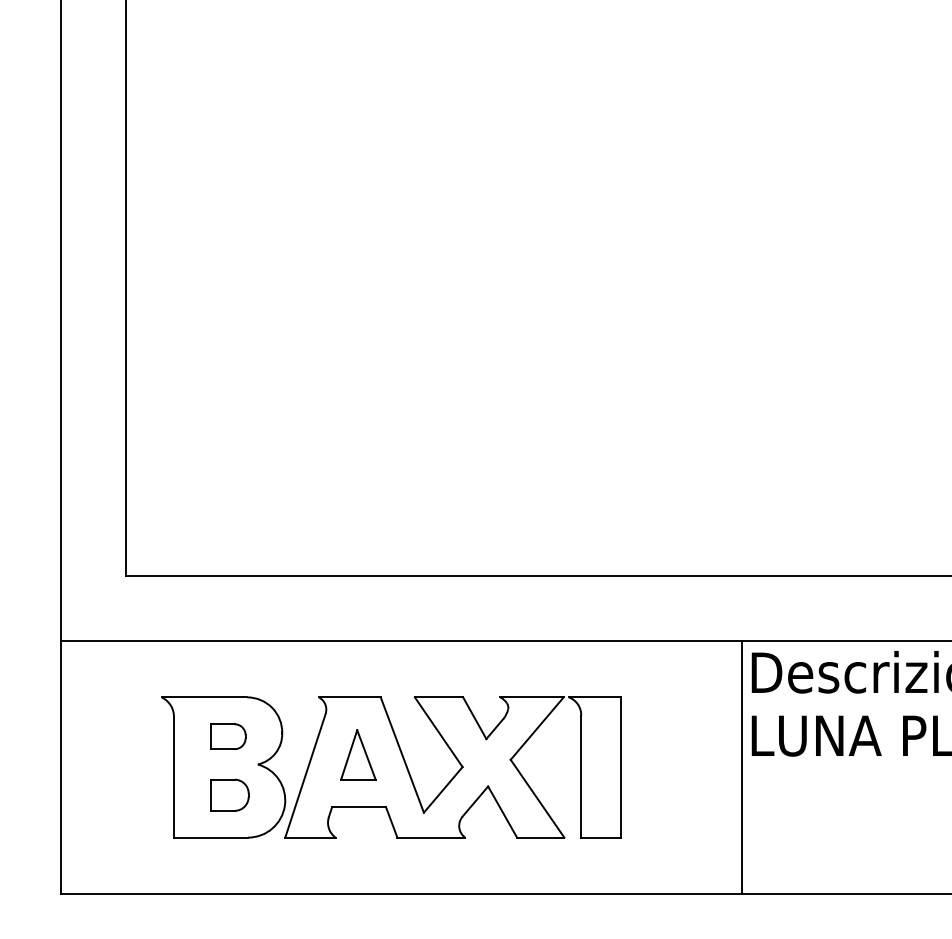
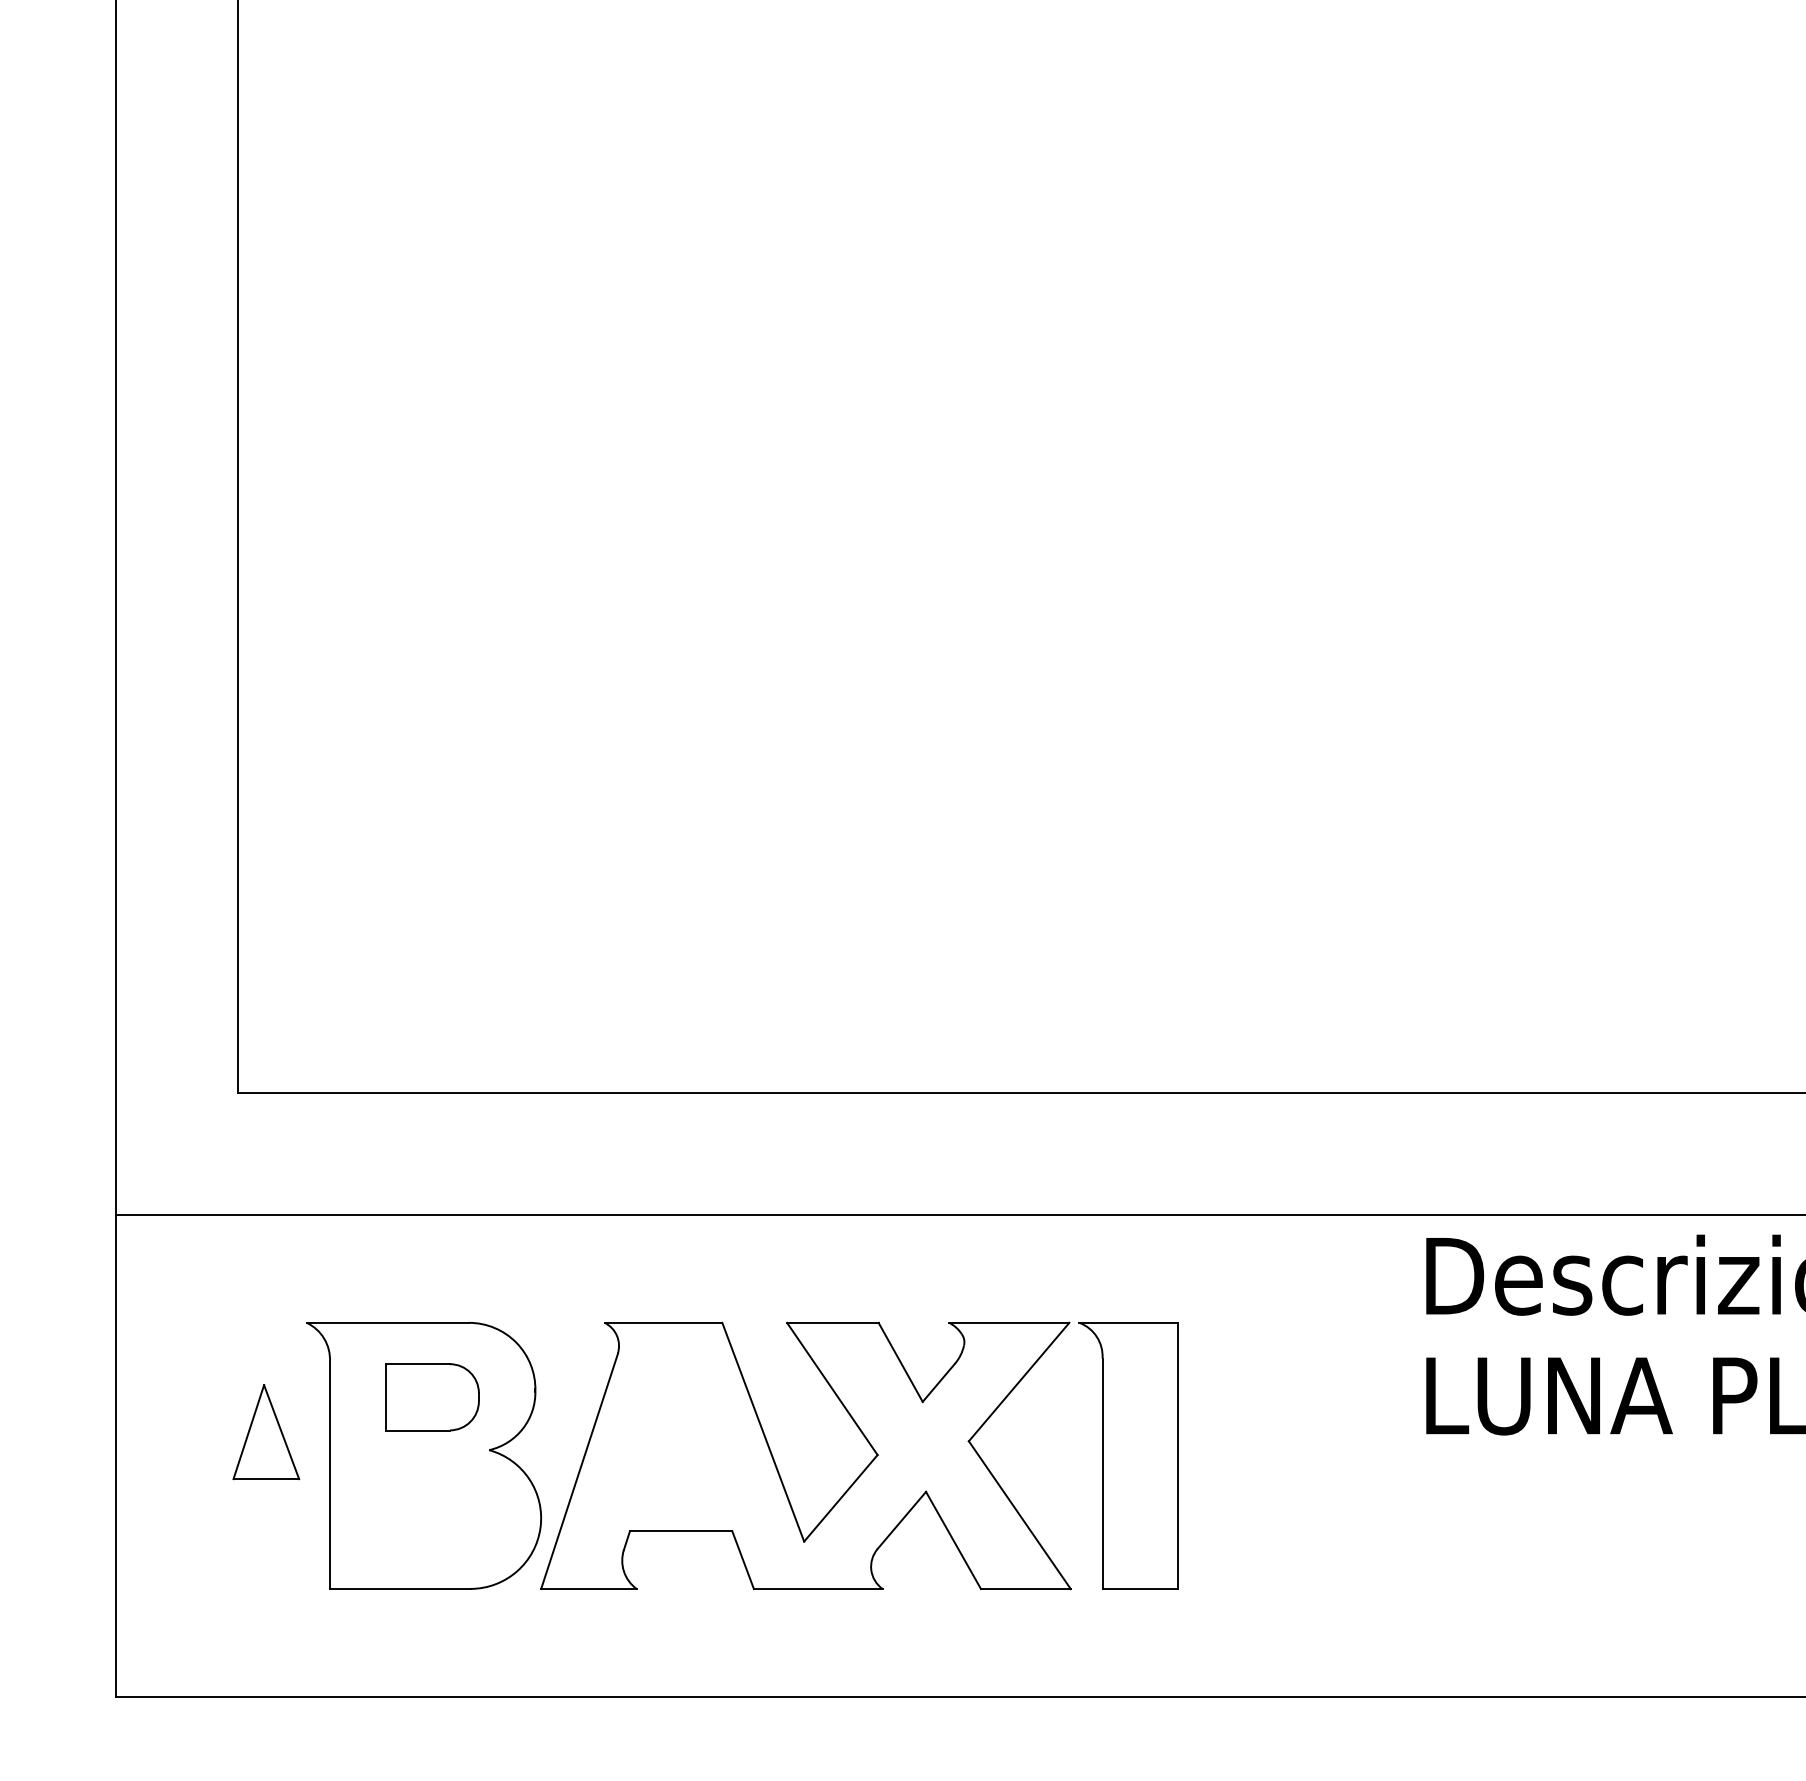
part: (228, 736) -> (433, 1397), size x1.4
part: (358, 754) -> (266, 1431), moved
line: (741, 767) -> (1406, 1455), removed
part: (229, 794) -> (435, 1507), removed

